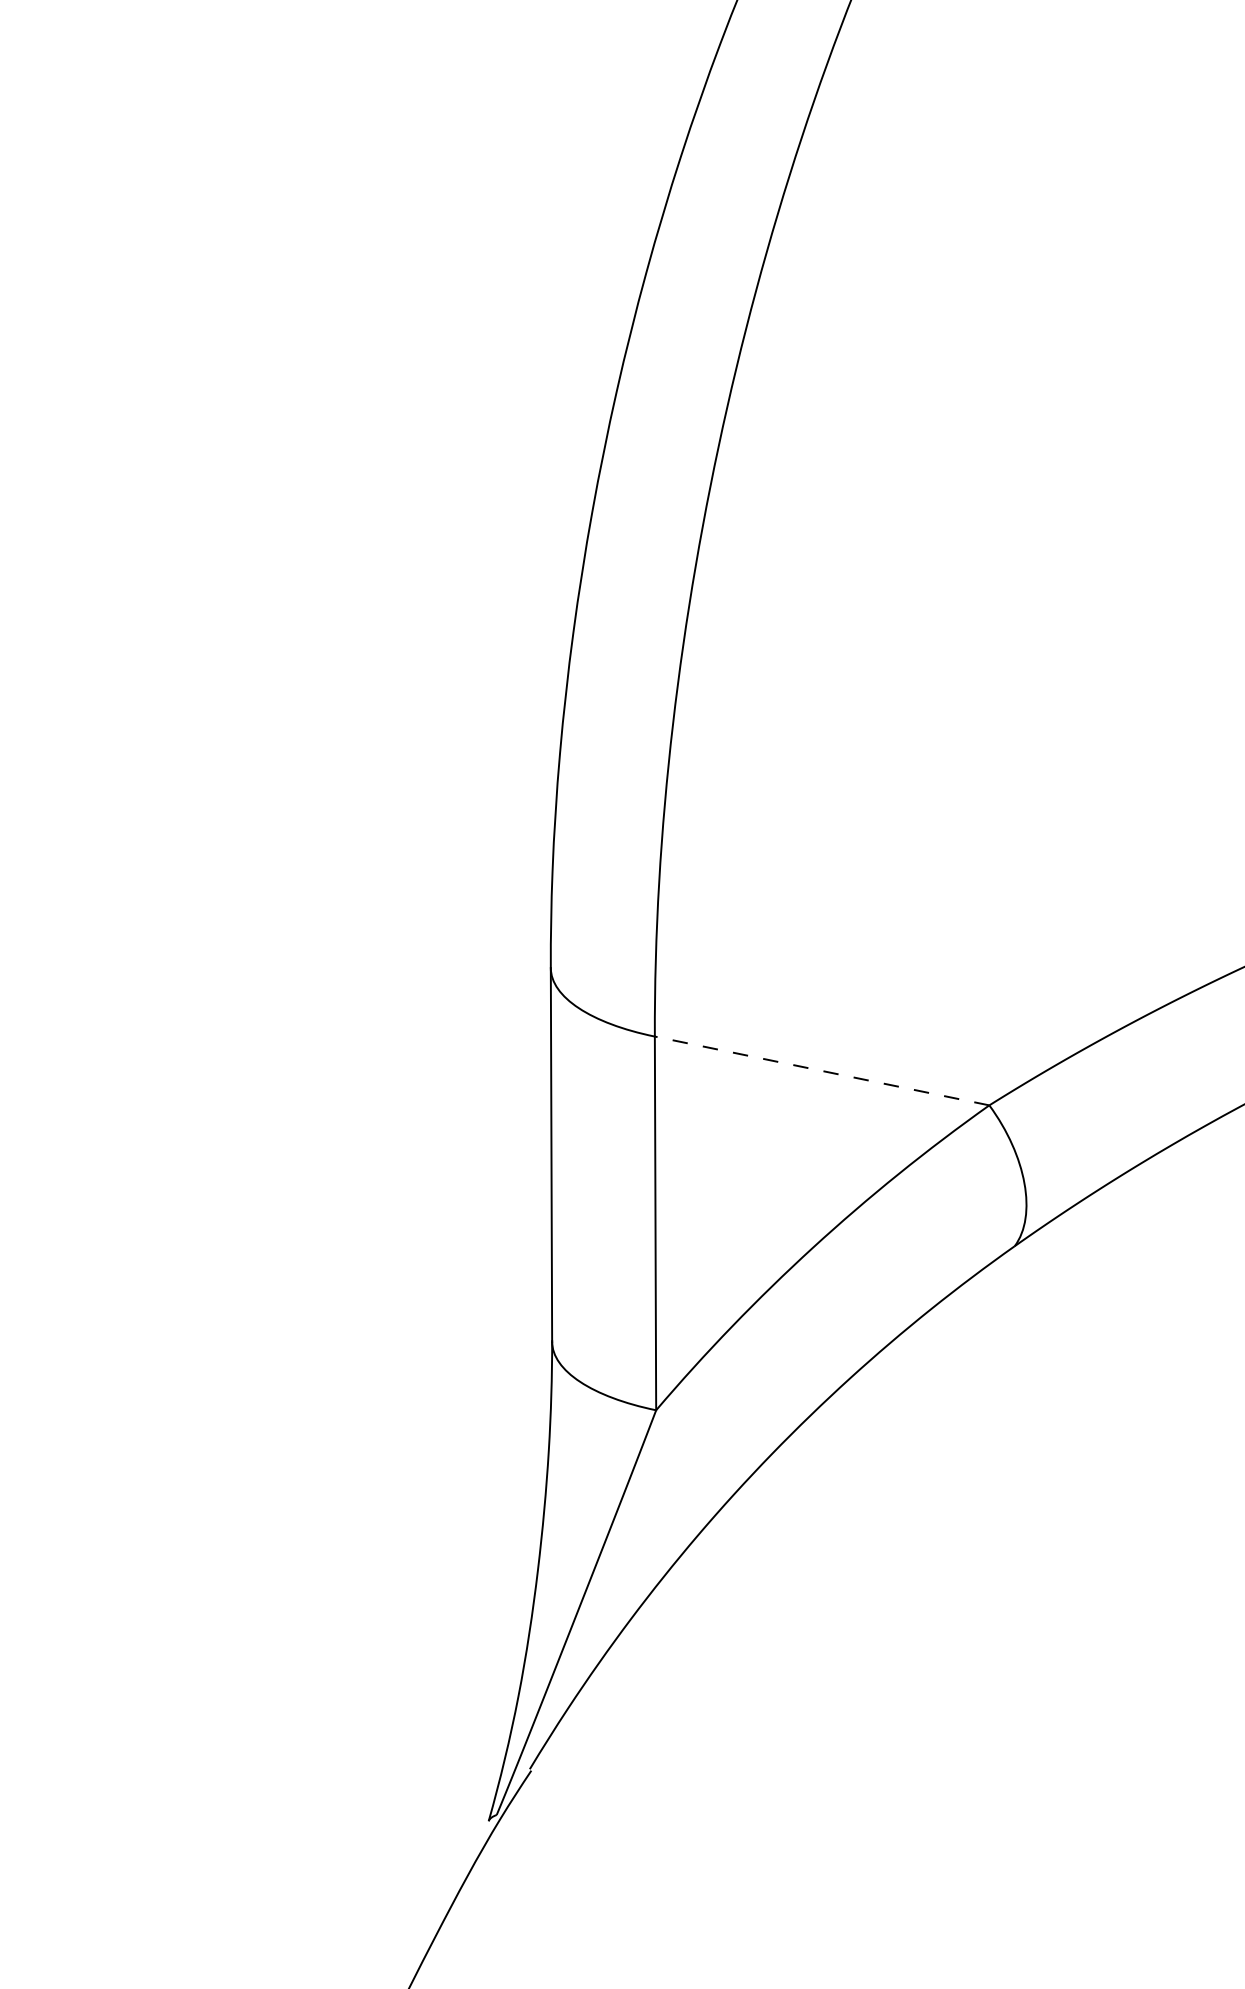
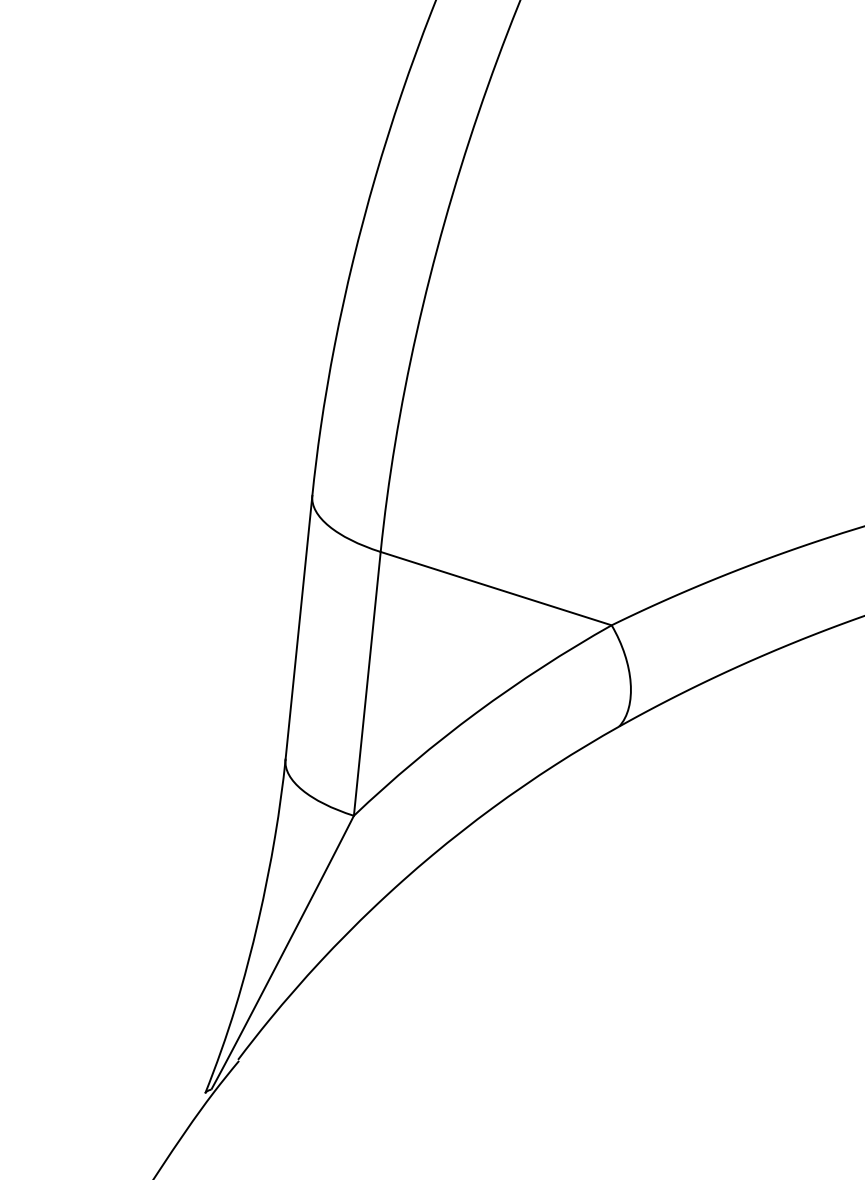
line: (822, 1070) -> (496, 588), dashed -> solid

